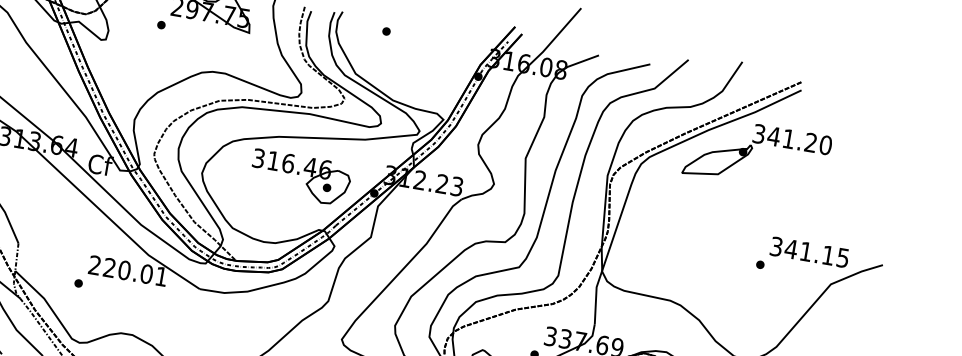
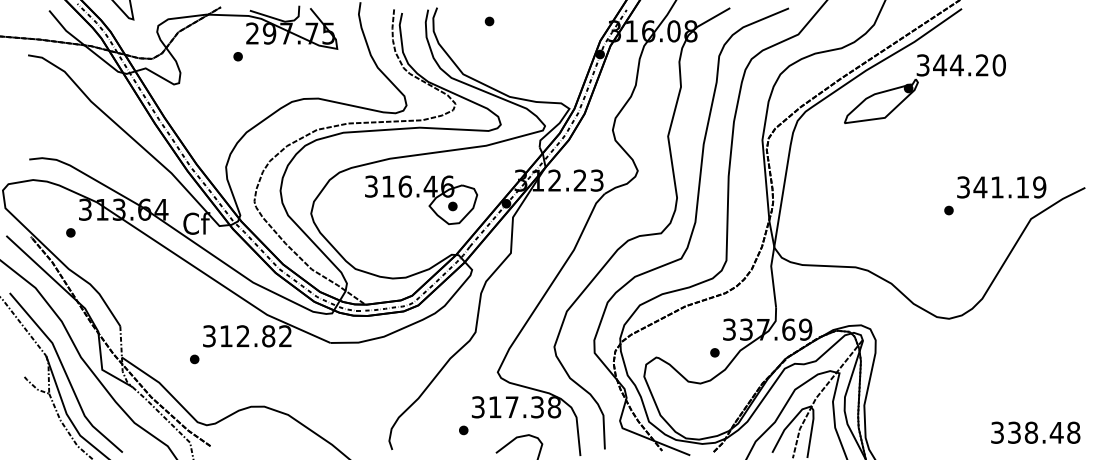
text: (788, 139) -> (956, 65), 341.20 -> 344.20
text: (842, 258) -> (1039, 187), 341.15 -> 341.19
text: (128, 271) -> (247, 336), 220.01 -> 312.82

